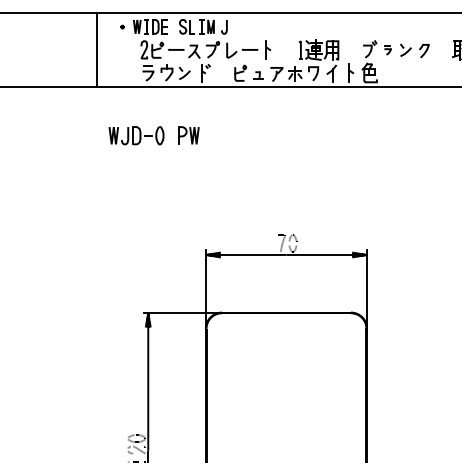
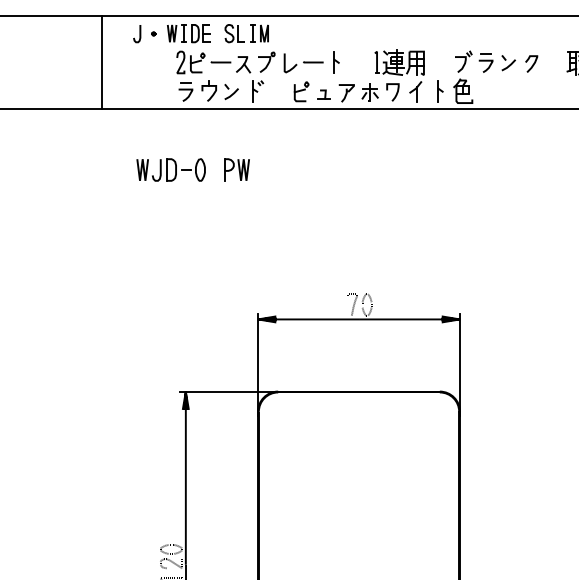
curve: (226, 27) -> (139, 34), moved
line: (96, 49) -> (102, 62), moved
part: (387, 49) -> (485, 62), size x1.67

